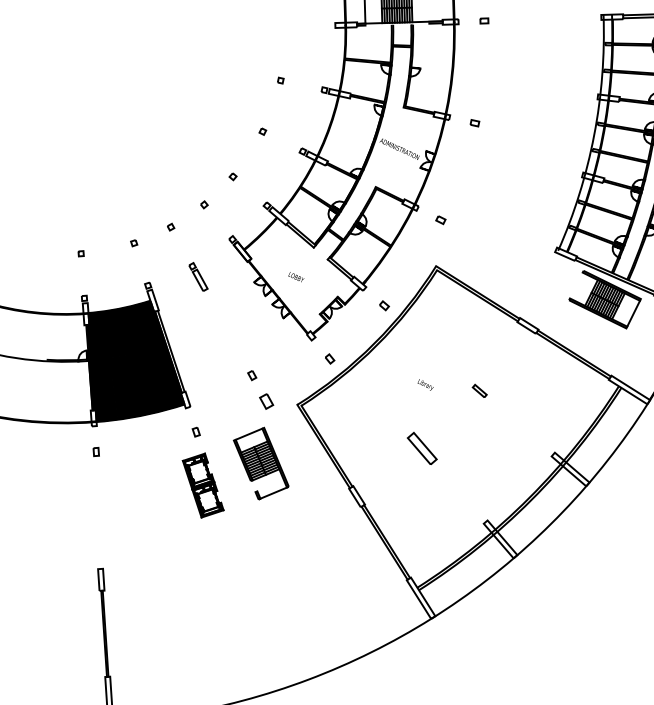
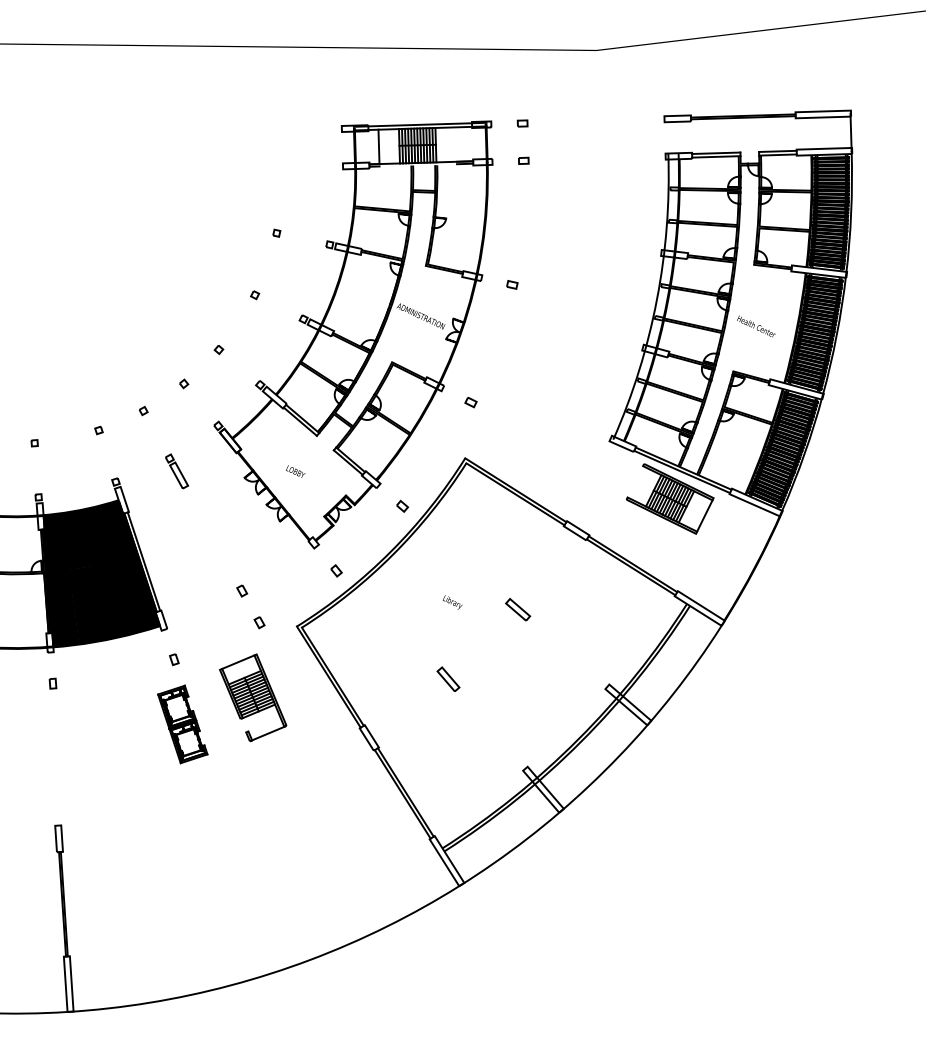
part: (480, 390) -> (518, 609), size x1.43
part: (266, 401) -> (259, 622), size x0.62
part: (422, 447) -> (448, 678), size x0.62

